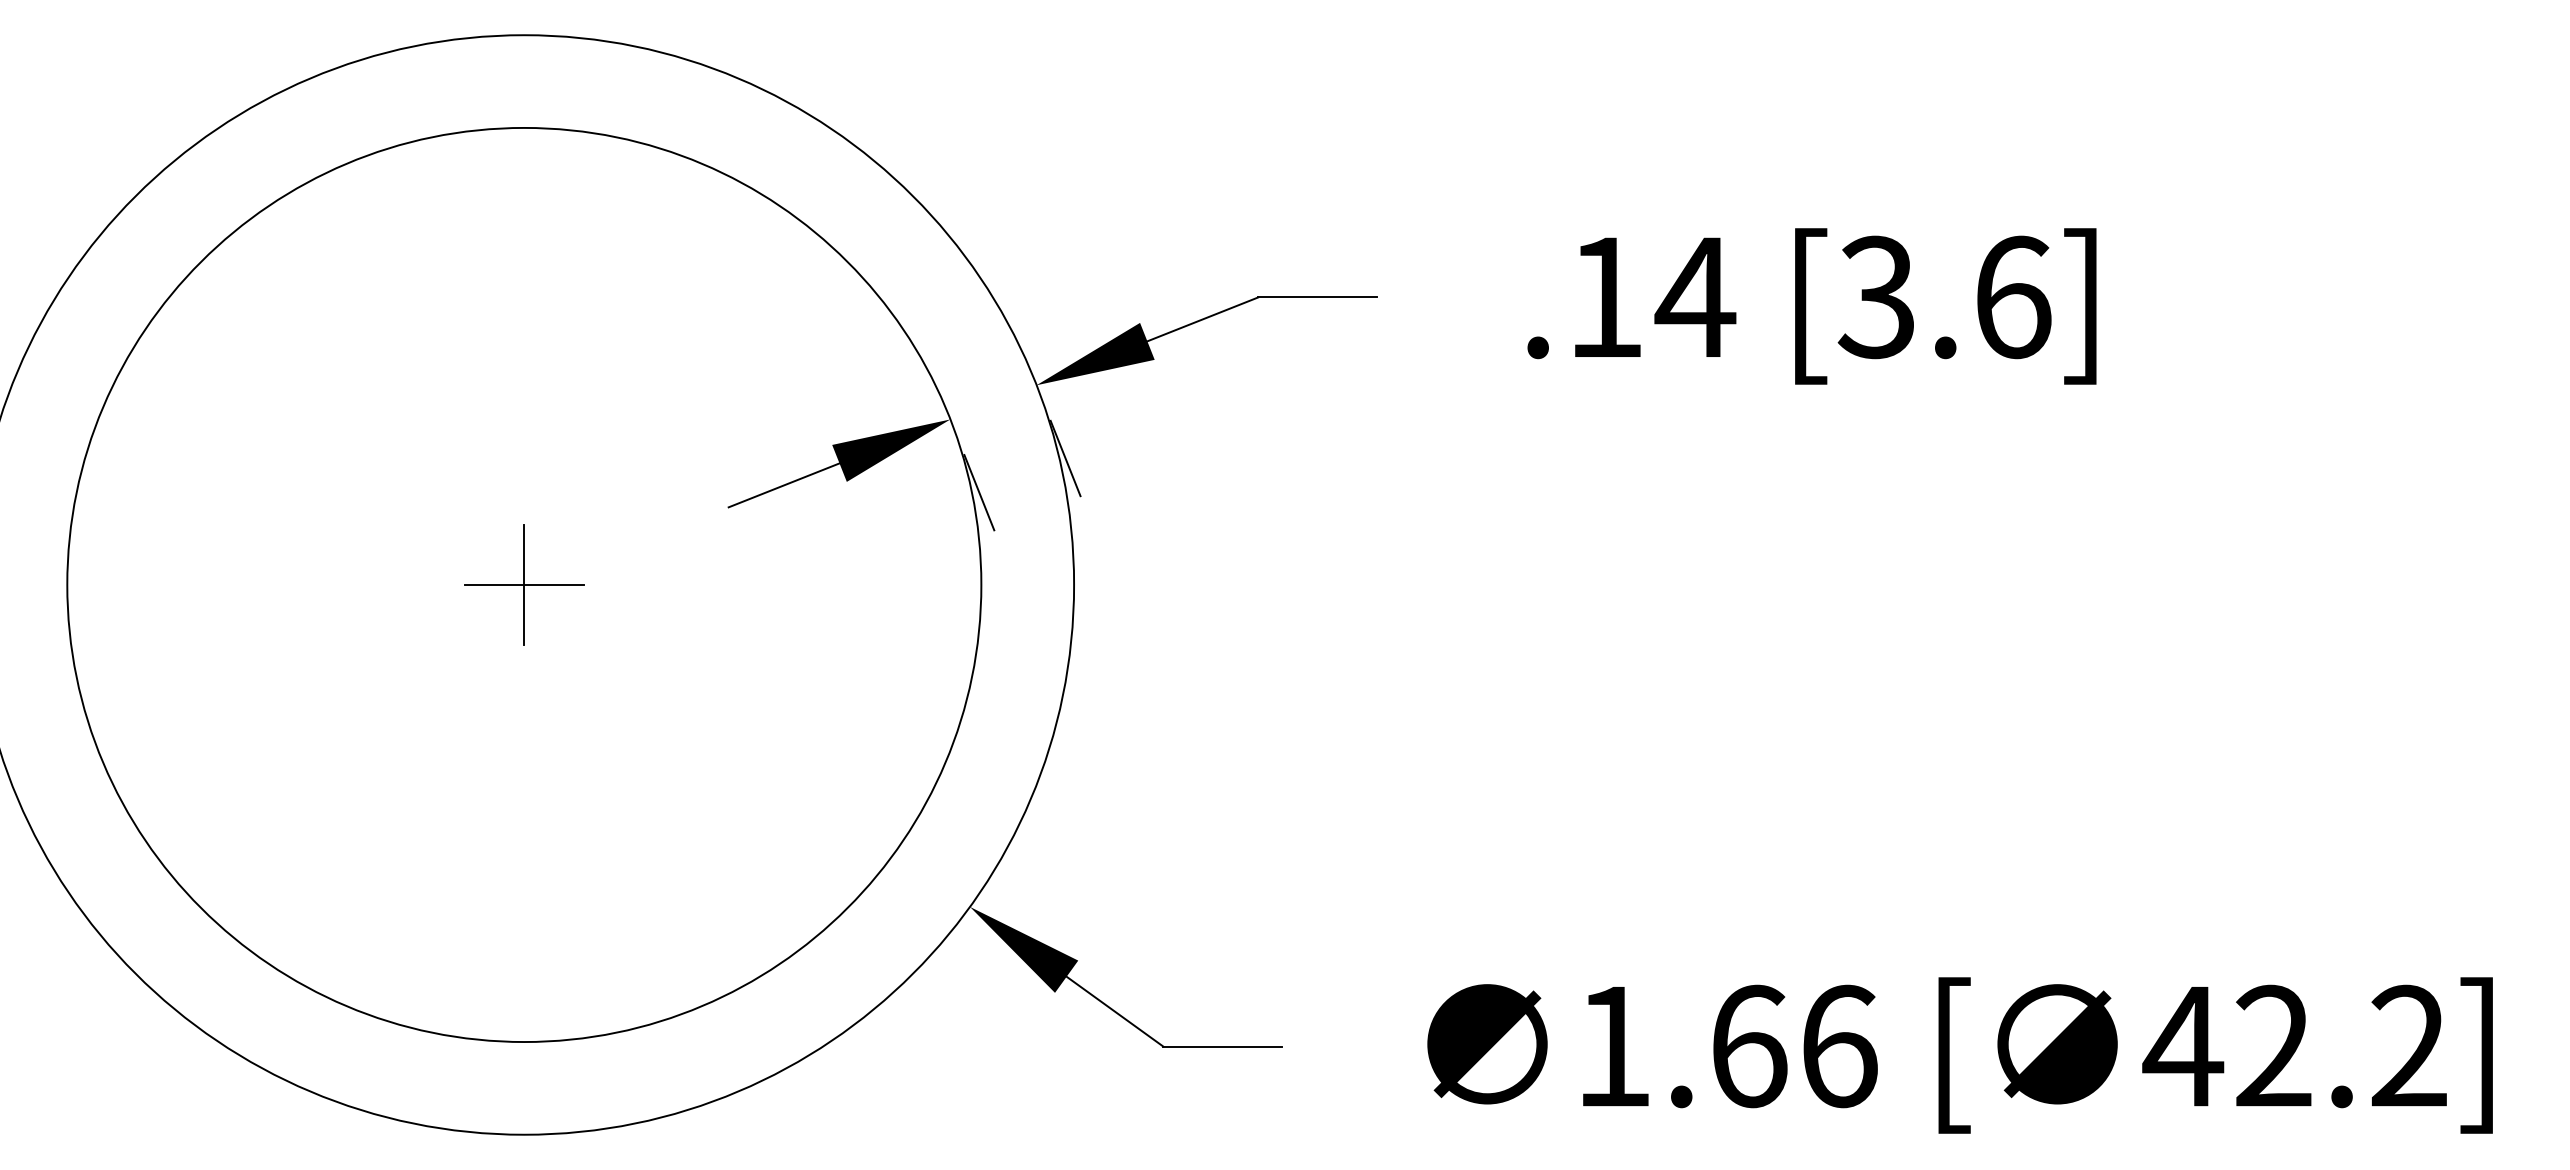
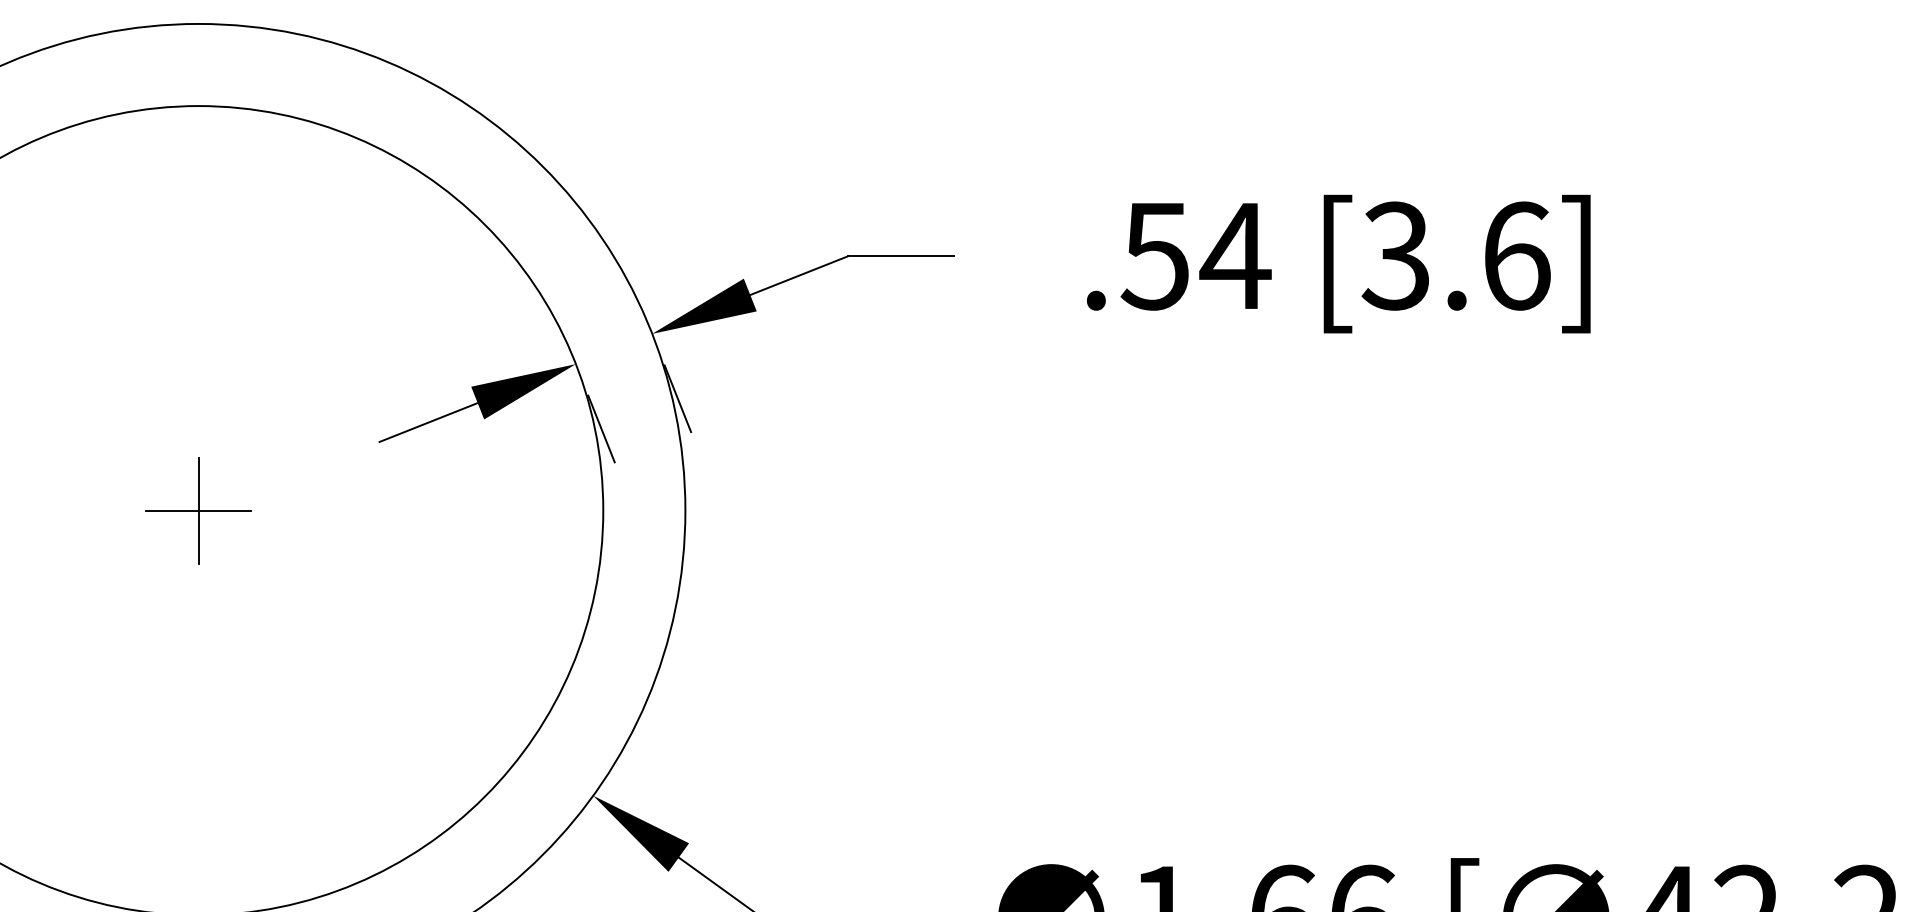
text: (1603, 298) -> (1154, 257), .14 -> .54

